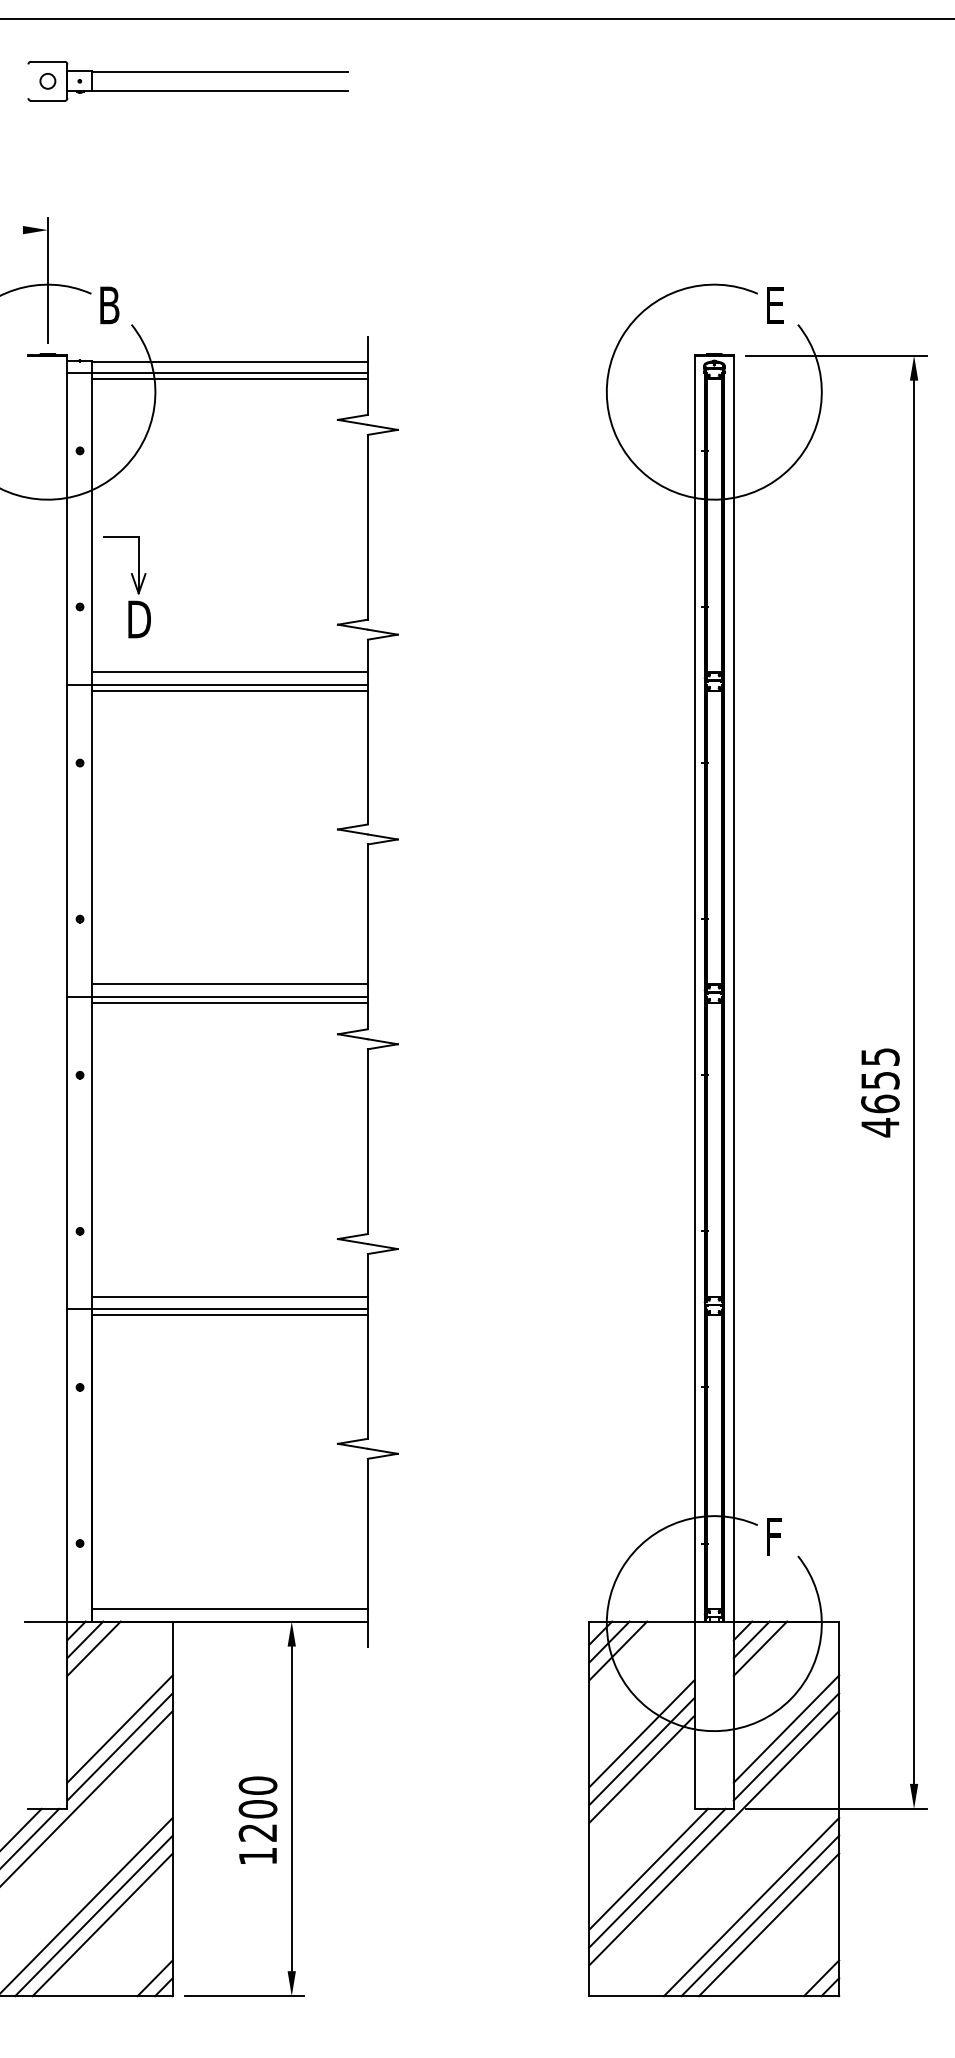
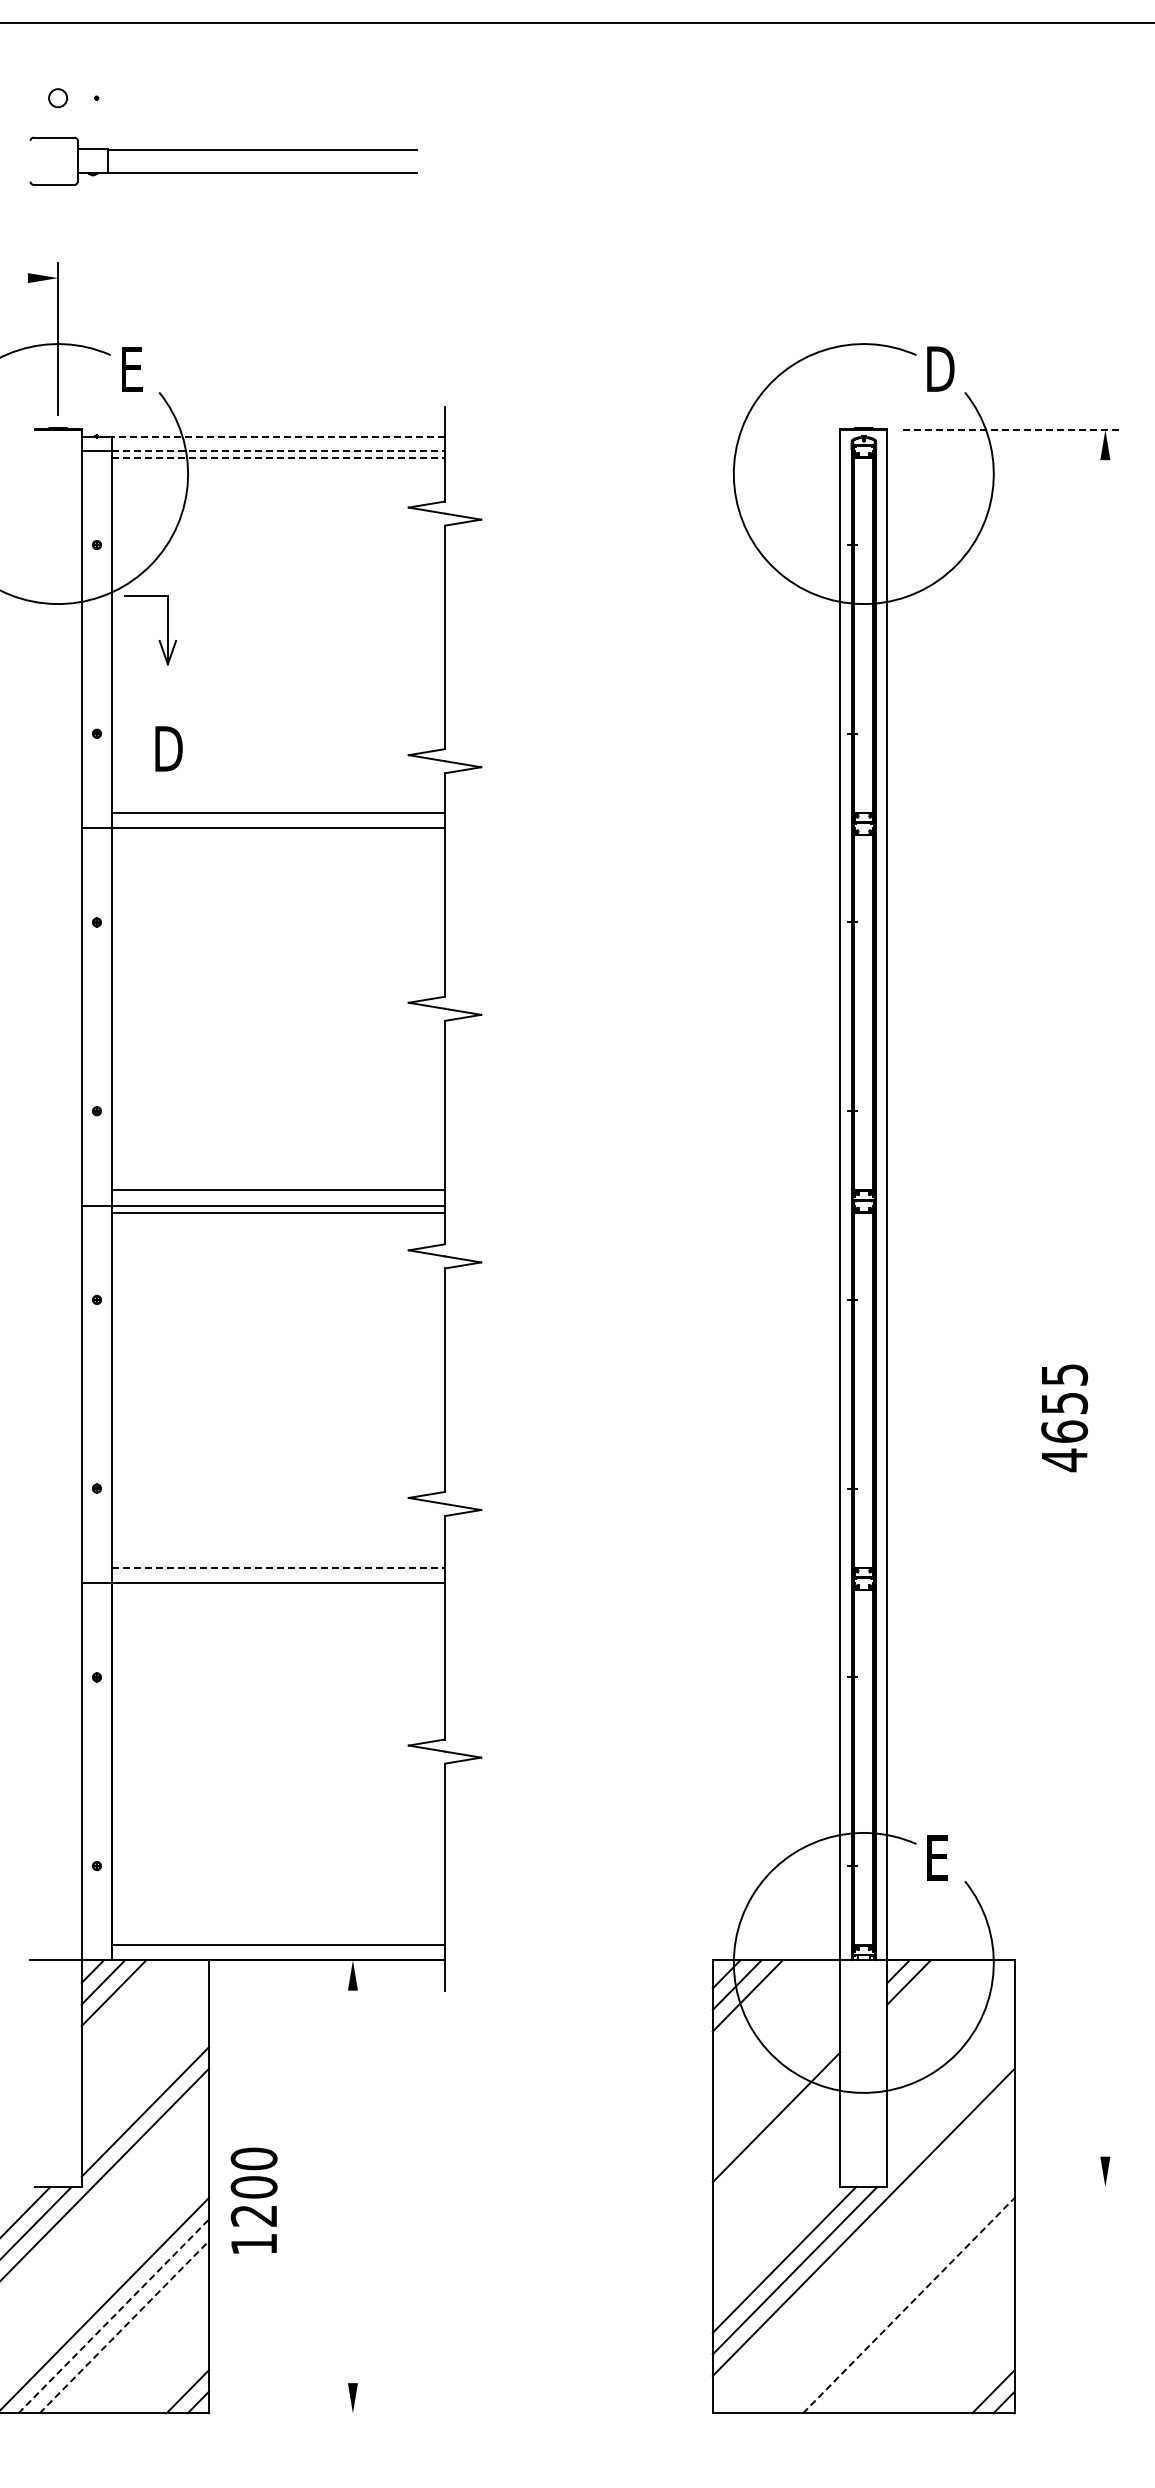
part: (188, 72) -> (223, 150), moved
text: (109, 304) -> (132, 368), B -> E
text: (777, 304) -> (940, 368), E -> D
line: (836, 355) -> (1011, 429), solid -> dashed
line: (230, 361) -> (278, 437), solid -> dashed
line: (230, 372) -> (278, 450), solid -> dashed
line: (230, 378) -> (278, 457), solid -> dashed
part: (130, 573) -> (158, 640), moved
line: (229, 691) -> (277, 835), removed
line: (914, 1082) -> (1105, 1308), removed
text: (880, 1093) -> (1064, 1418), moved
line: (230, 1296) -> (278, 1567), solid -> dashed
line: (229, 1315) -> (277, 1590), removed
text: (776, 1536) -> (939, 1857), F -> E
line: (760, 1648) -> (919, 1993), removed
line: (120, 1729) -> (145, 2090), removed
line: (786, 1729) -> (950, 2090), removed
line: (642, 1733) -> (776, 2095), removed
line: (786, 1746) -> (950, 2111), removed
line: (642, 1768) -> (776, 2138), removed
line: (291, 1808) -> (352, 2186), removed
line: (836, 1808) -> (1011, 2186), removed
text: (257, 1820) -> (253, 2200), moved
line: (752, 1906) -> (909, 2305), solid -> dashed
line: (93, 1916) -> (113, 2316), solid -> dashed
line: (760, 1916) -> (919, 2316), removed
line: (768, 1924) -> (929, 2326), removed
line: (102, 1925) -> (124, 2327), solid -> dashed
line: (245, 1996) -> (296, 2413), removed

